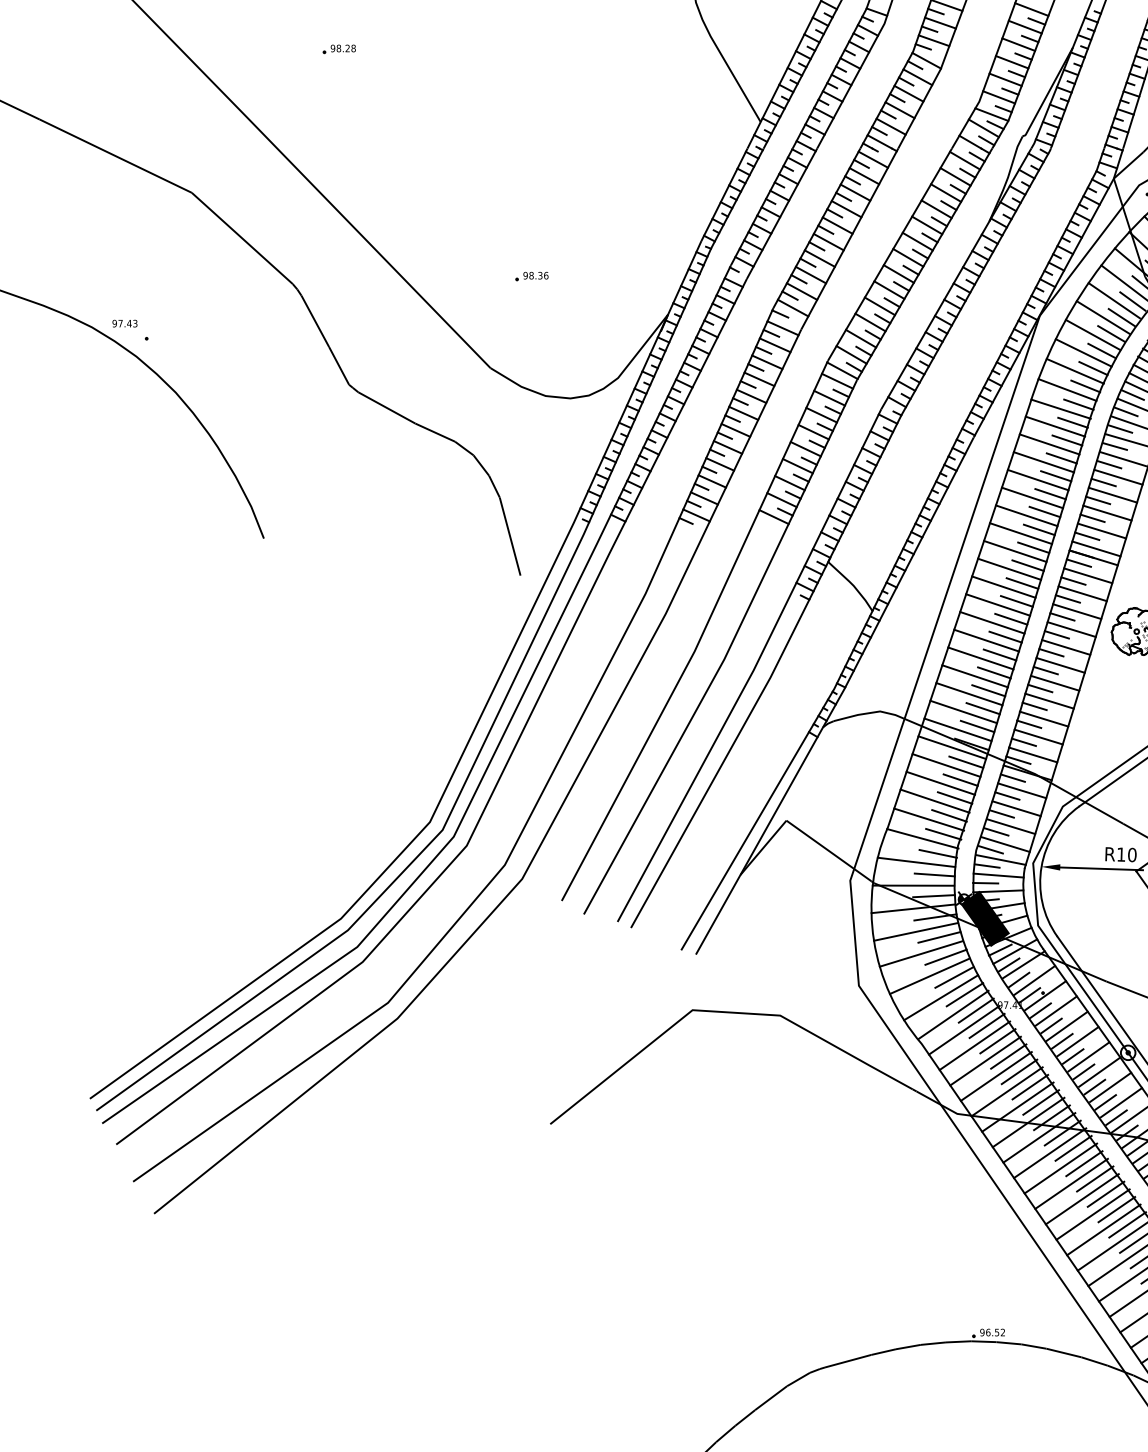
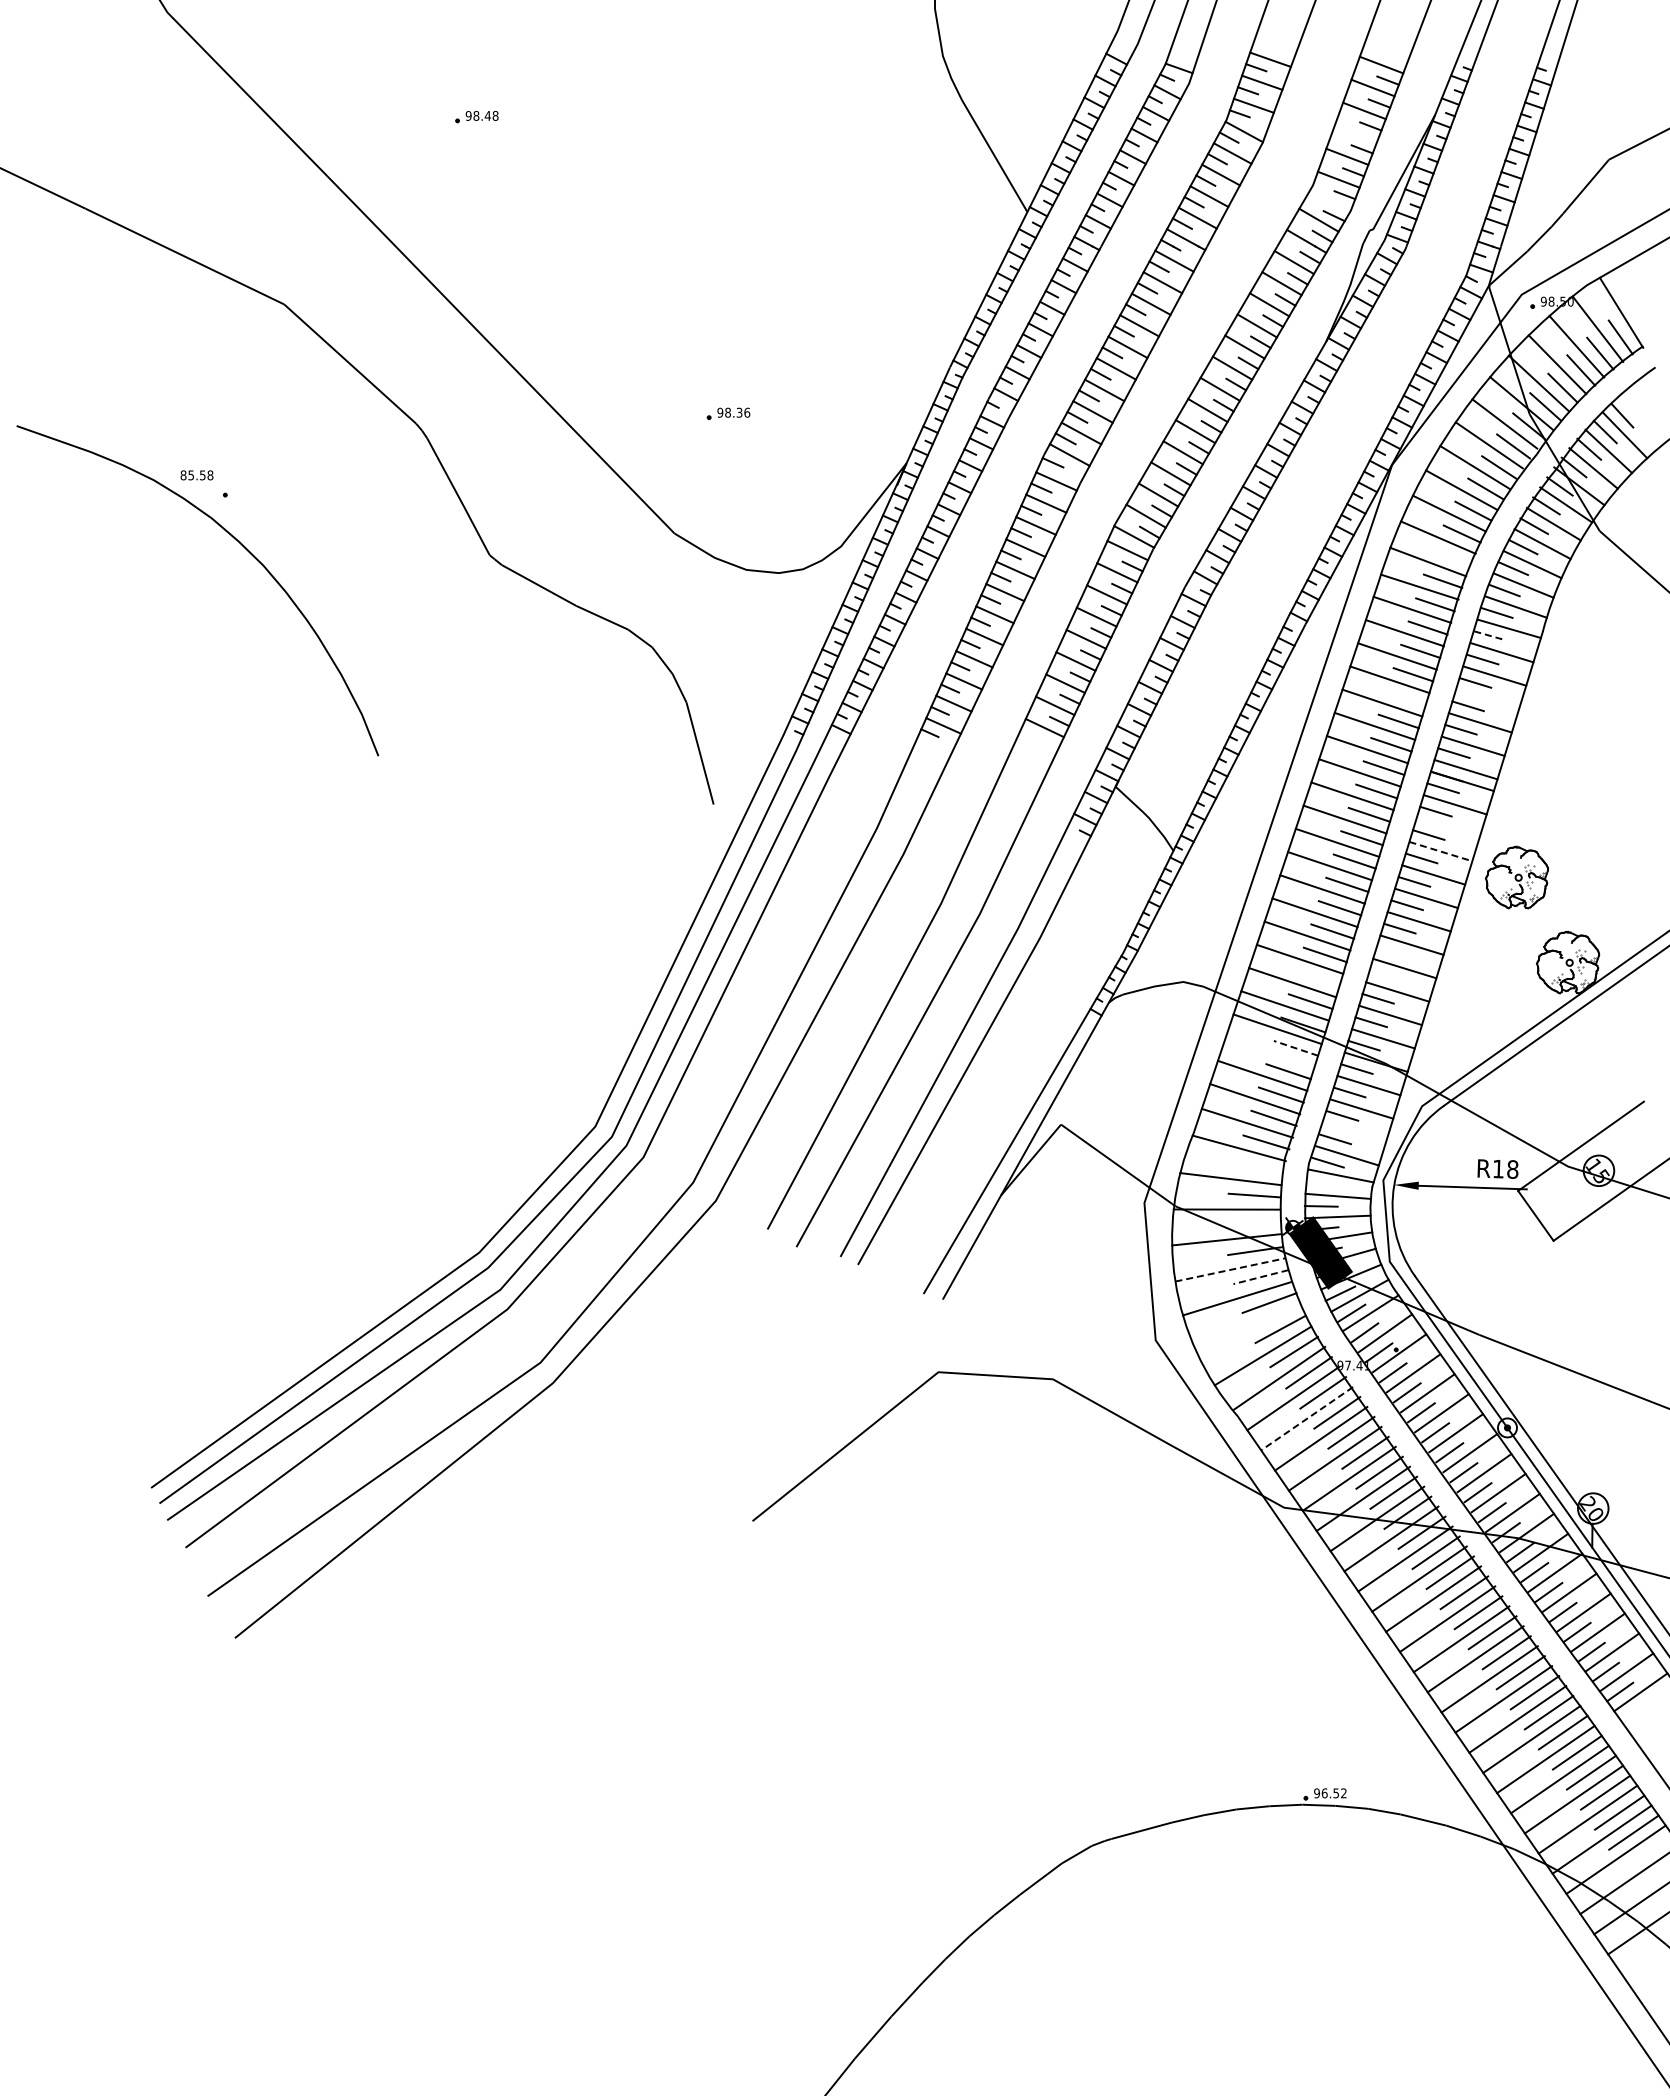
text: (347, 48) -> (487, 115), 98.28 -> 98.48
line: (1011, 61) -> (1355, 133), removed
line: (991, 114) -> (1328, 202), removed
text: (124, 323) -> (196, 475), 97.43 -> 85.58
line: (1085, 386) -> (1451, 557), removed
line: (1115, 446) -> (1490, 636), solid -> dashed
line: (1050, 493) -> (1405, 697), removed
line: (1112, 495) -> (1487, 699), removed
line: (1082, 593) -> (1447, 827), removed
line: (1076, 611) -> (1440, 851), solid -> dashed
line: (1040, 688) -> (1392, 951), removed
line: (1034, 706) -> (1384, 975), removed
line: (982, 708) -> (1317, 978), removed
line: (965, 762) -> (1295, 1048), solid -> dashed
line: (946, 765) -> (1269, 1052), removed
line: (1011, 826) -> (1354, 1132), removed
line: (937, 853) -> (1258, 1167), removed
text: (1132, 855) -> (1512, 1169), R10 -> R18
line: (987, 865) -> (1323, 1183), removed
line: (933, 895) -> (1253, 1222), removed
line: (916, 931) -> (1230, 1269), solid -> dashed
line: (939, 937) -> (1260, 1277), solid -> dashed
line: (929, 975) -> (1248, 1327), removed
line: (975, 1045) -> (1307, 1418), solid -> dashed

